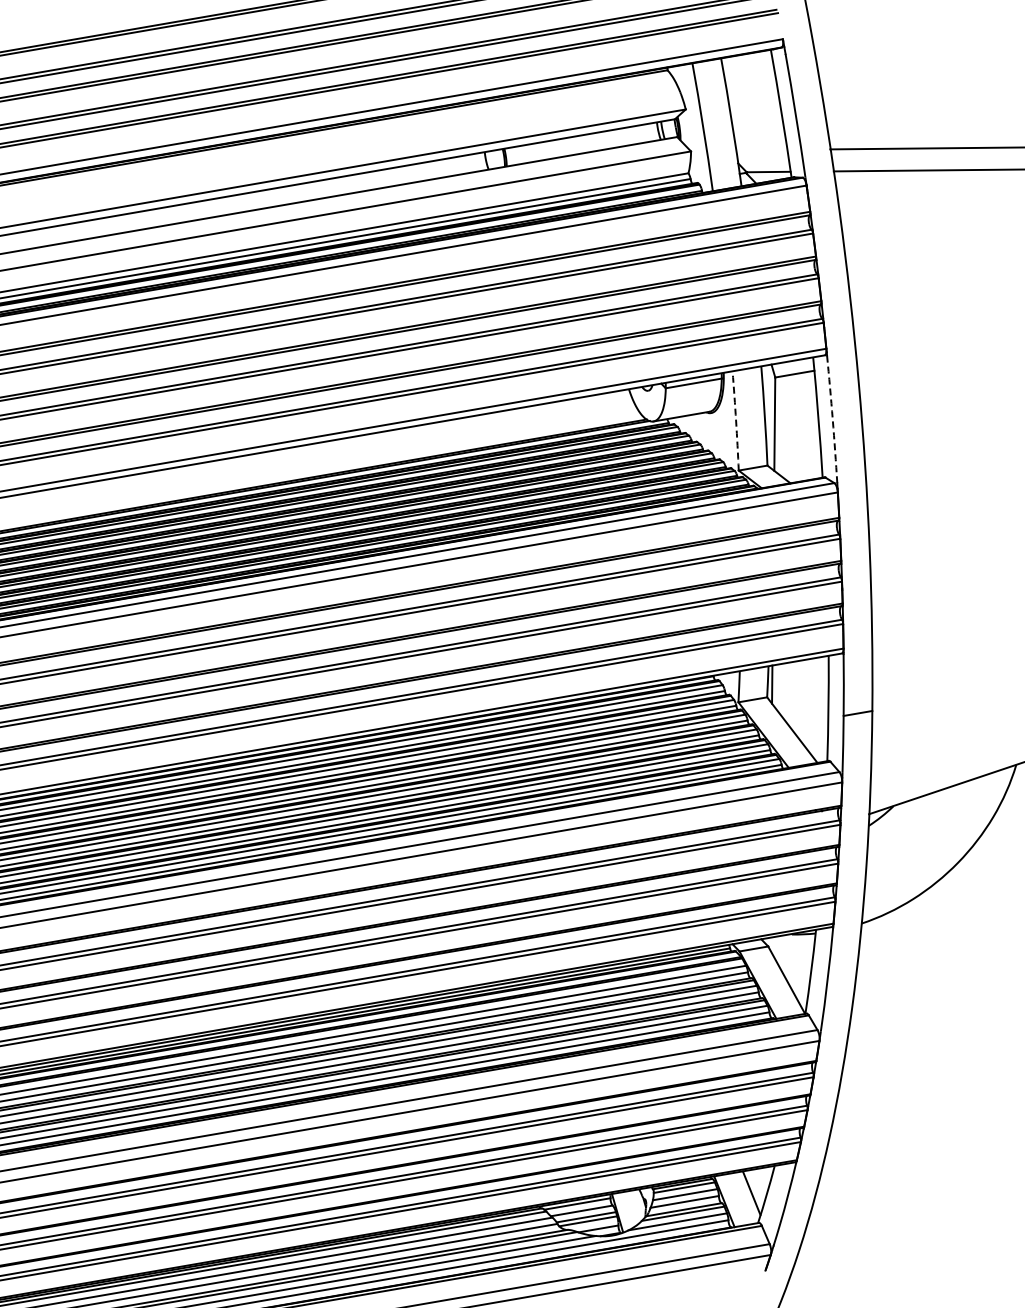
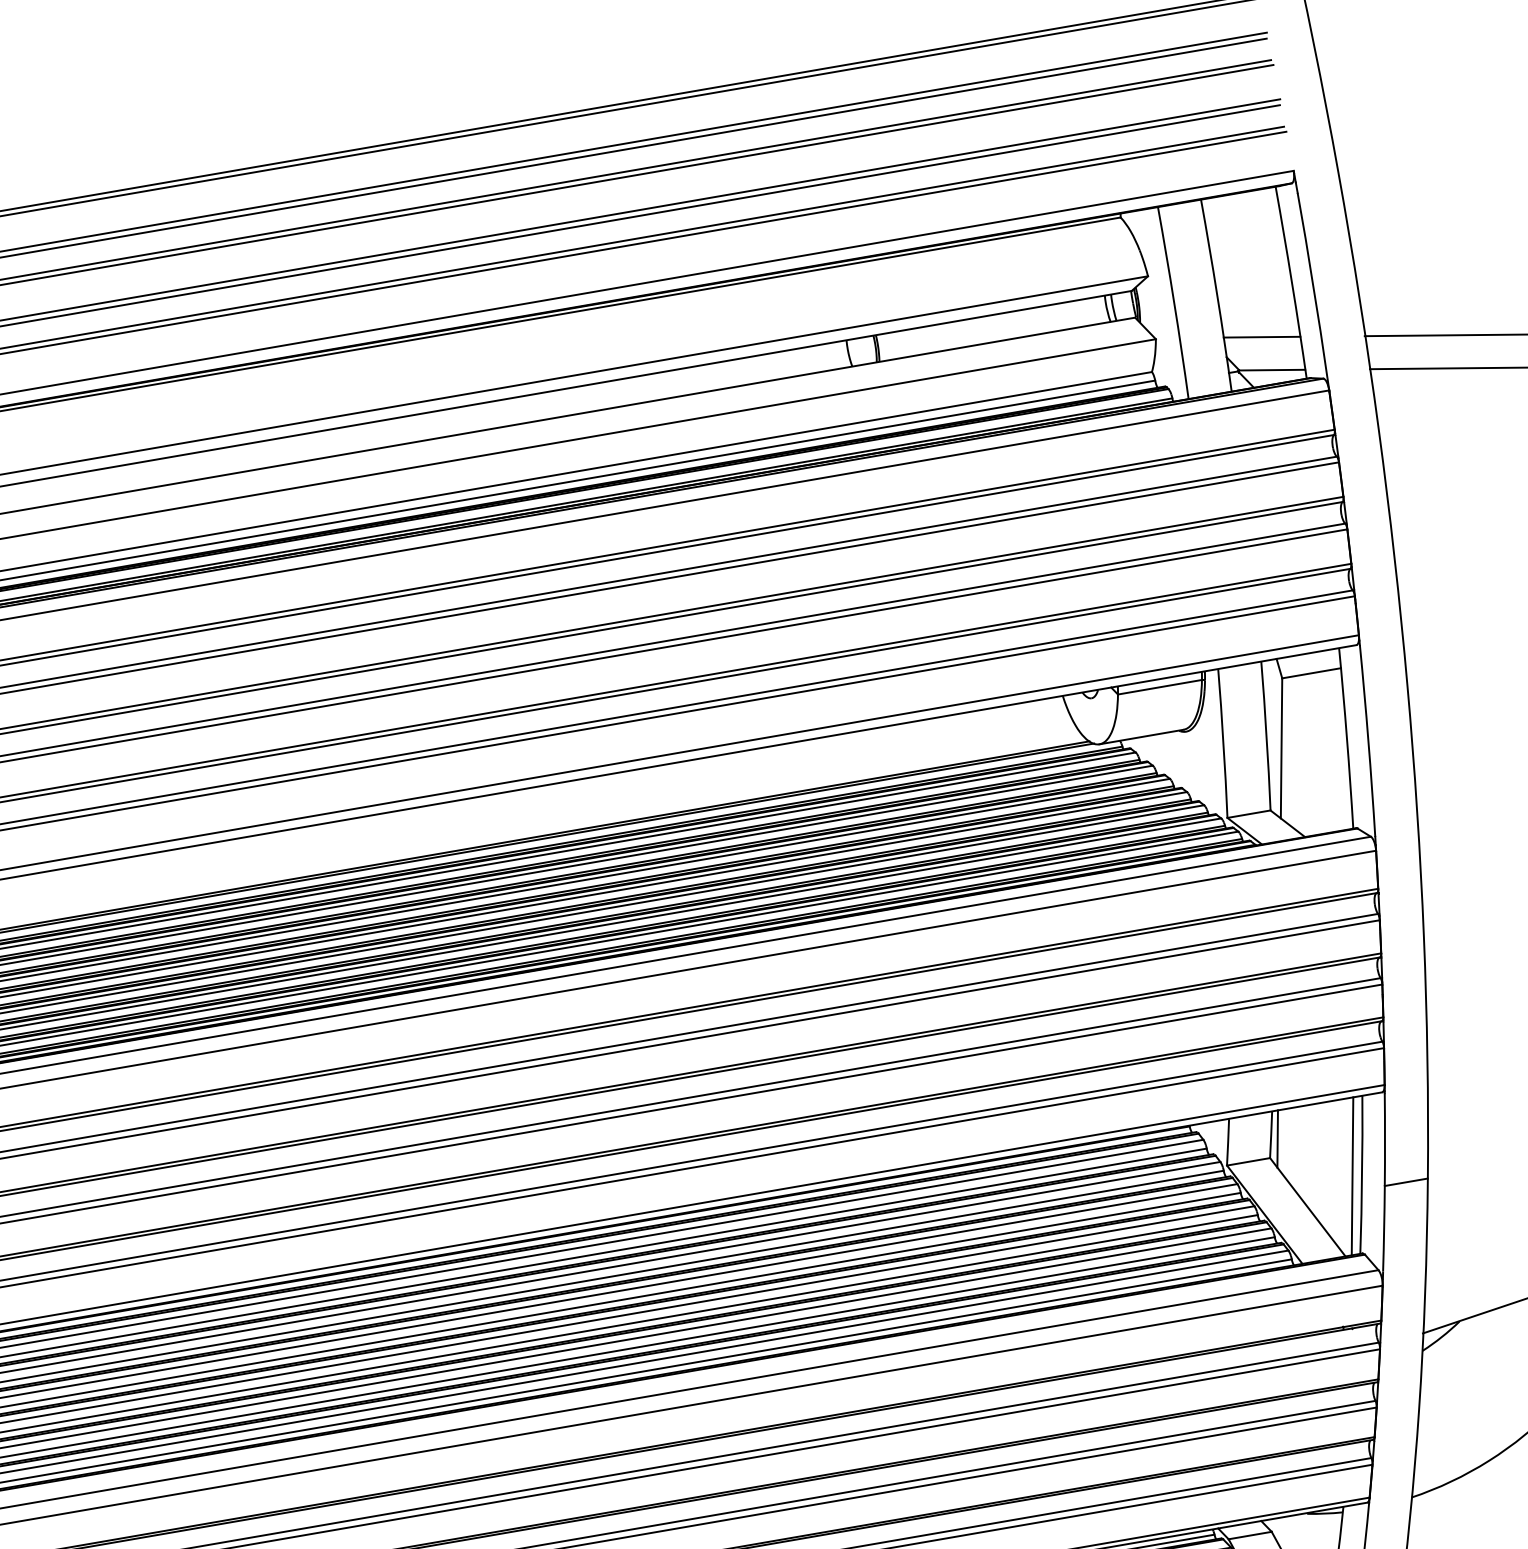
line: (761, 149) -> (1261, 336), added
arc: (832, 419) -> (1368, 741), dashed -> solid
arc: (736, 420) -> (1224, 742), dashed -> solid
line: (821, 709) -> (1351, 1176), added

